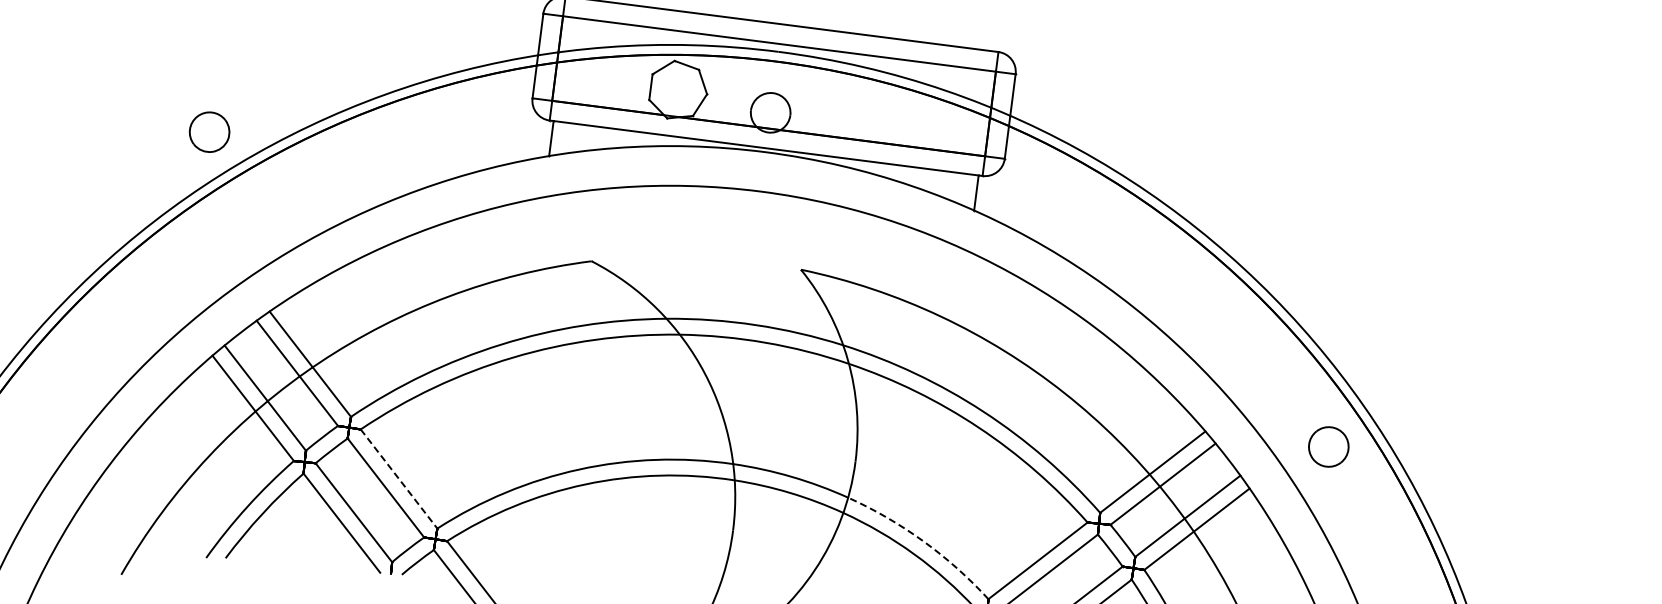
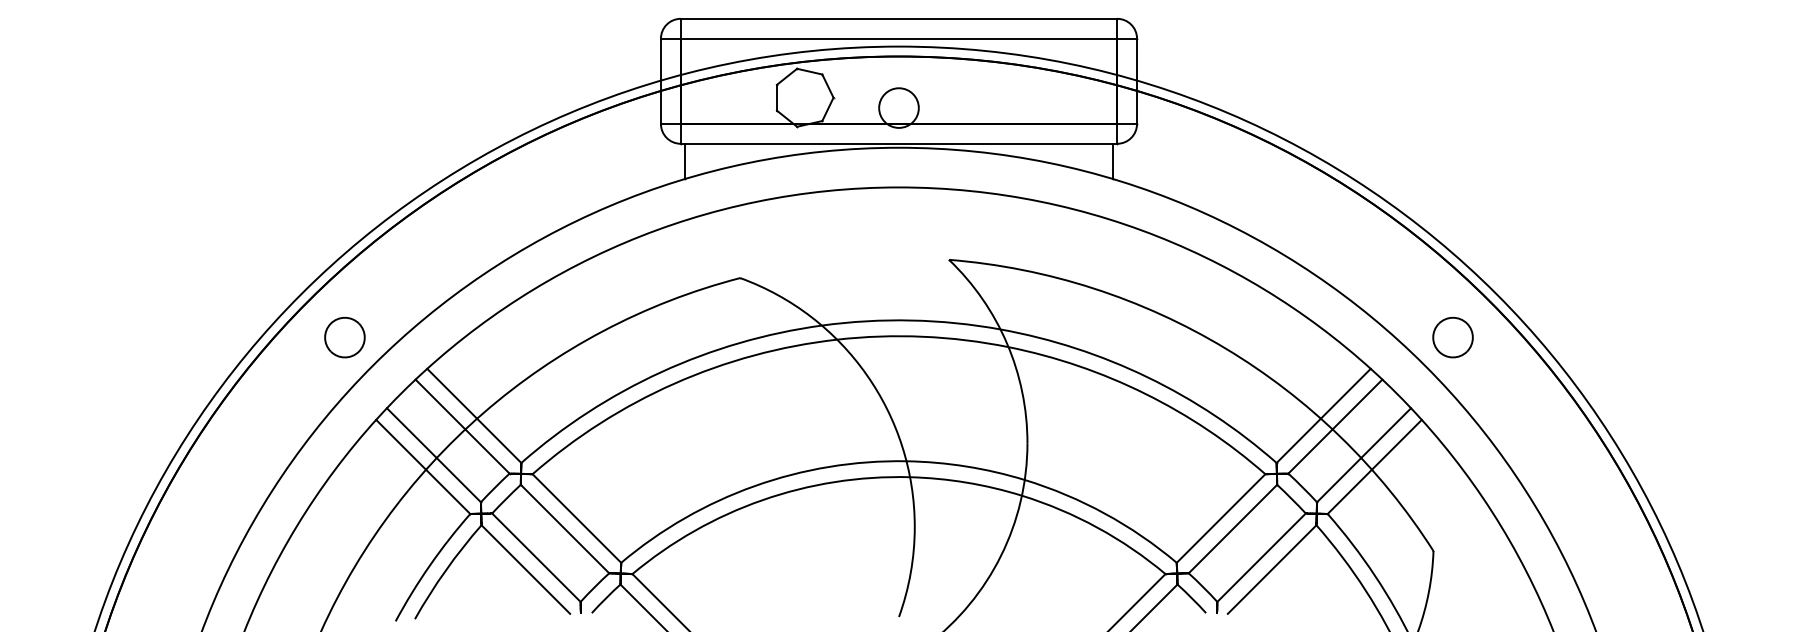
part: (209, 132) -> (344, 337), moved
part: (1328, 446) -> (1452, 337), moved
line: (398, 478) -> (576, 518), dashed -> solid
arc: (923, 541) -> (1104, 513), dashed -> solid

